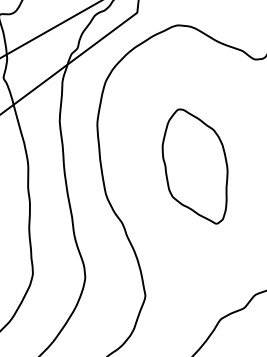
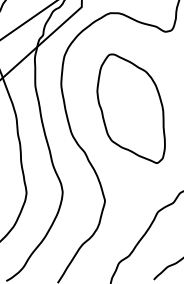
part: (194, 165) -> (130, 108), size x1.43

